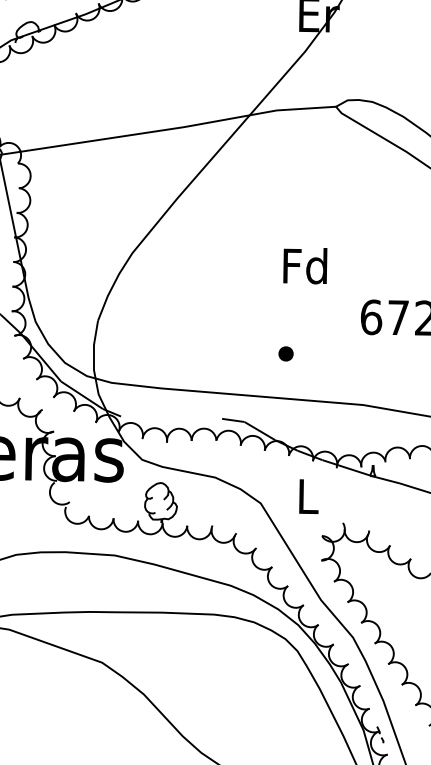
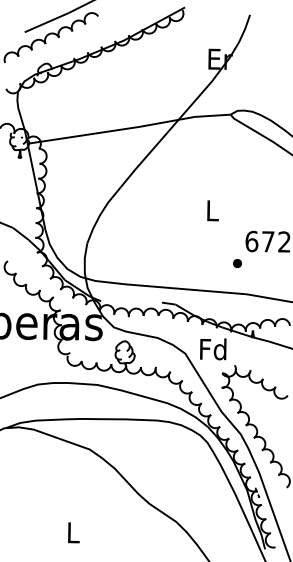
text: (304, 265) -> (211, 210), Fd -> L
part: (286, 353) -> (237, 263), moved
text: (307, 496) -> (213, 349), L -> Fd

